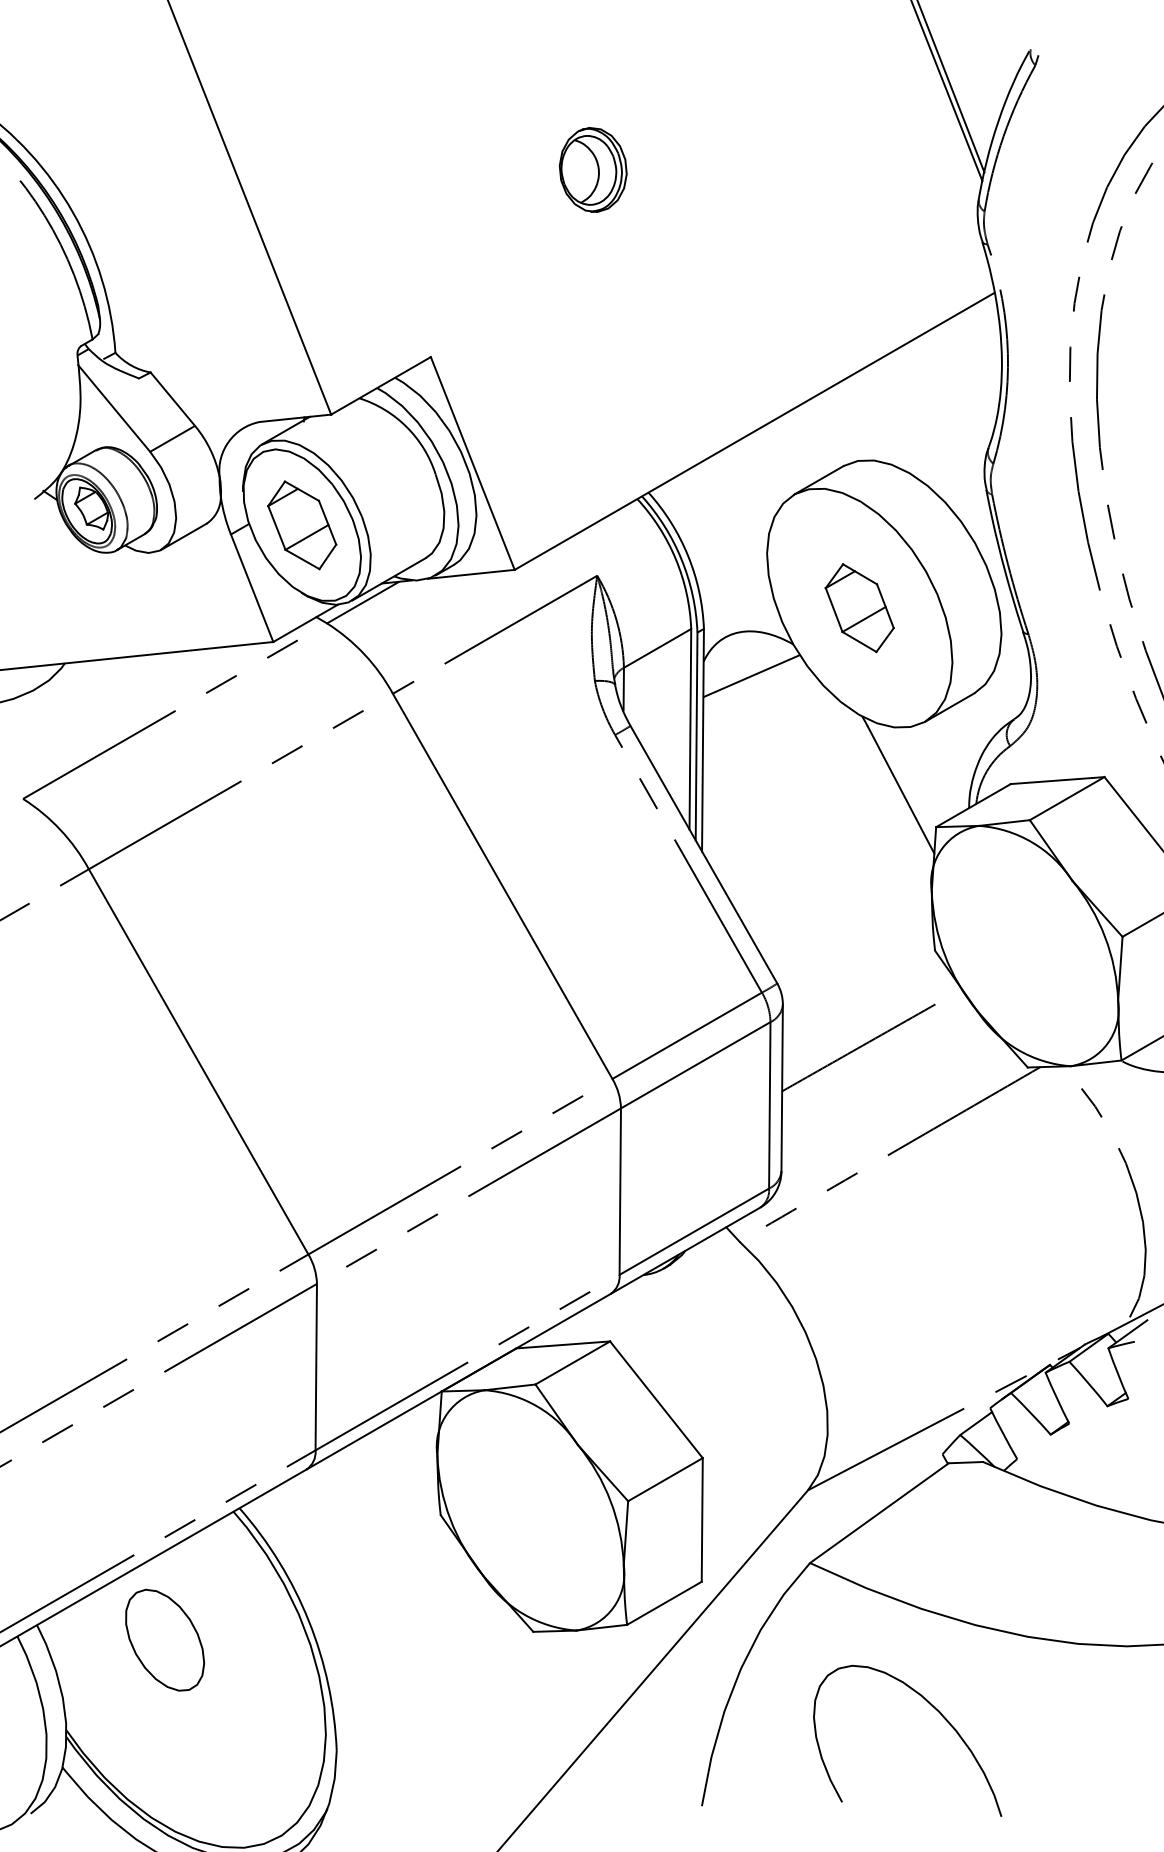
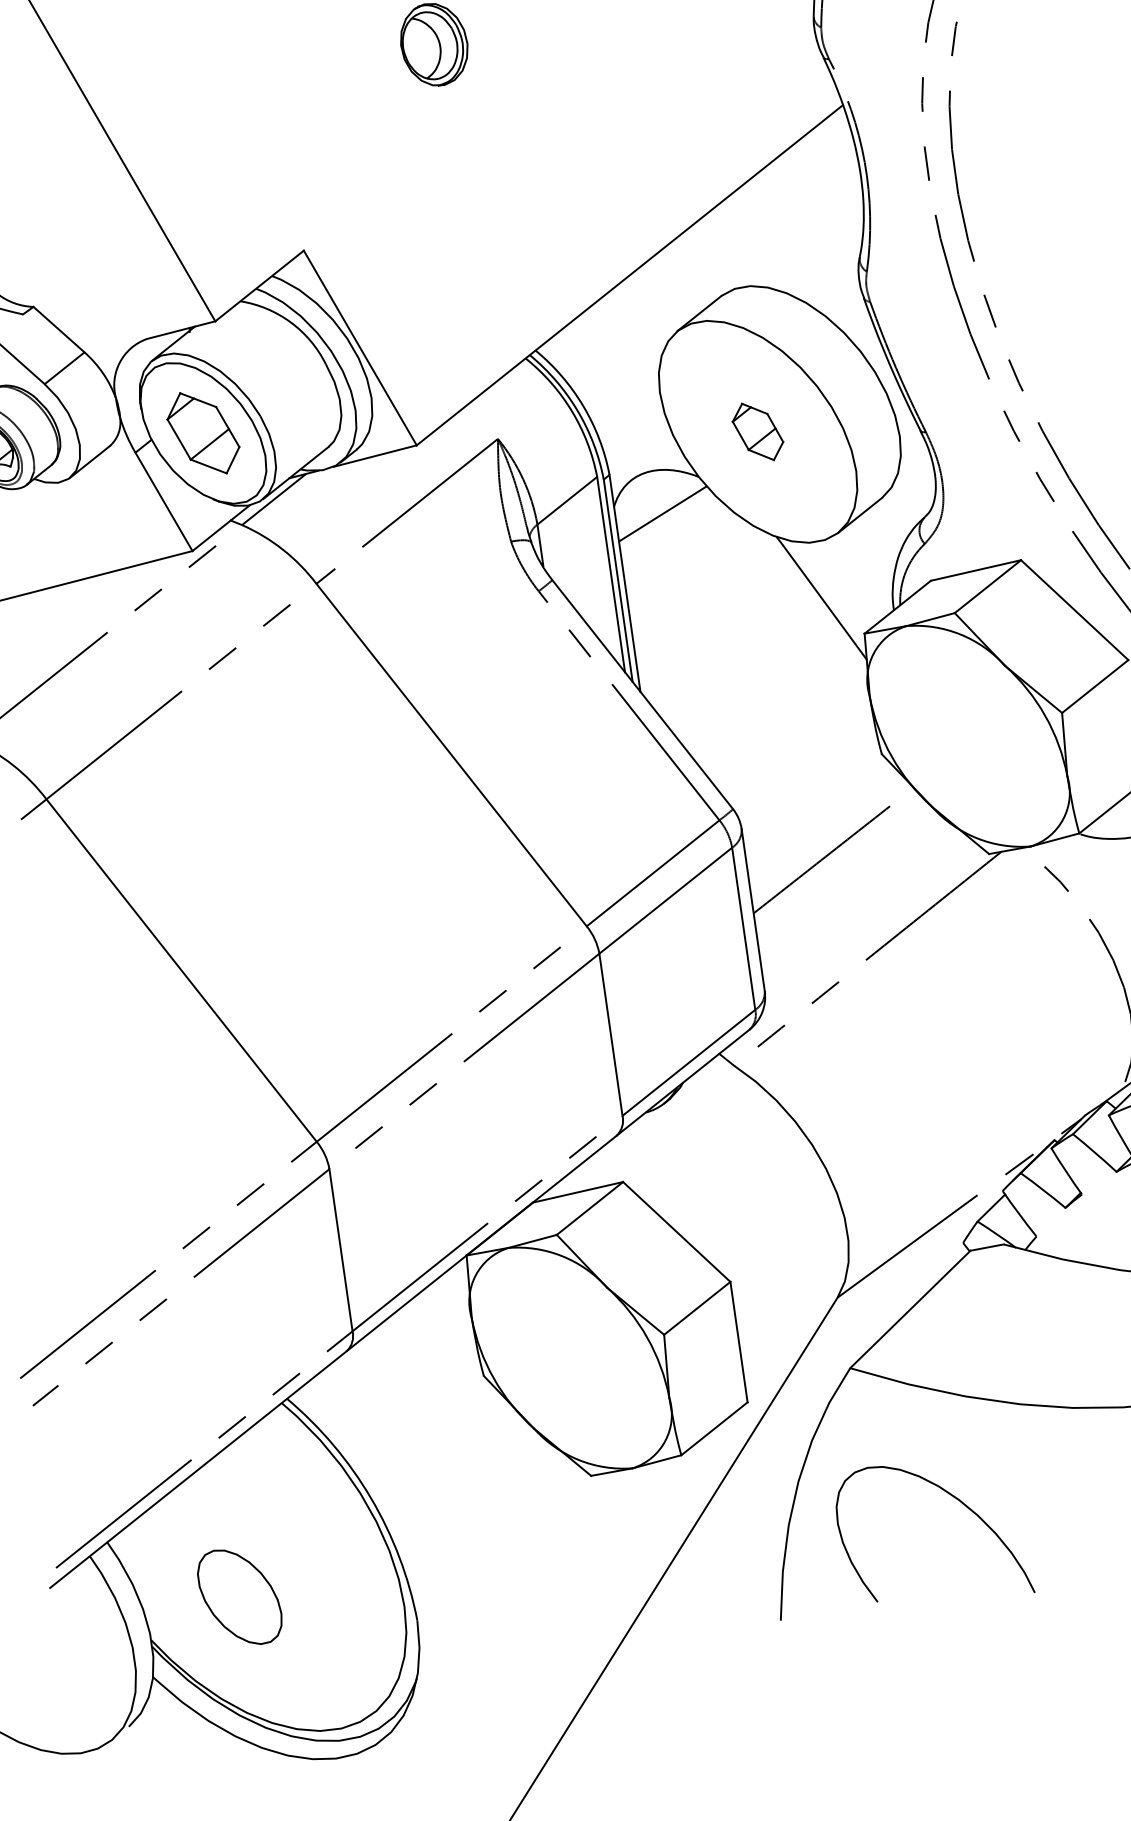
part: (859, 608) -> (757, 432), size x0.7
part: (165, 1639) -> (240, 1596), moved
curve: (931, 1706) -> (950, 1495), moved

